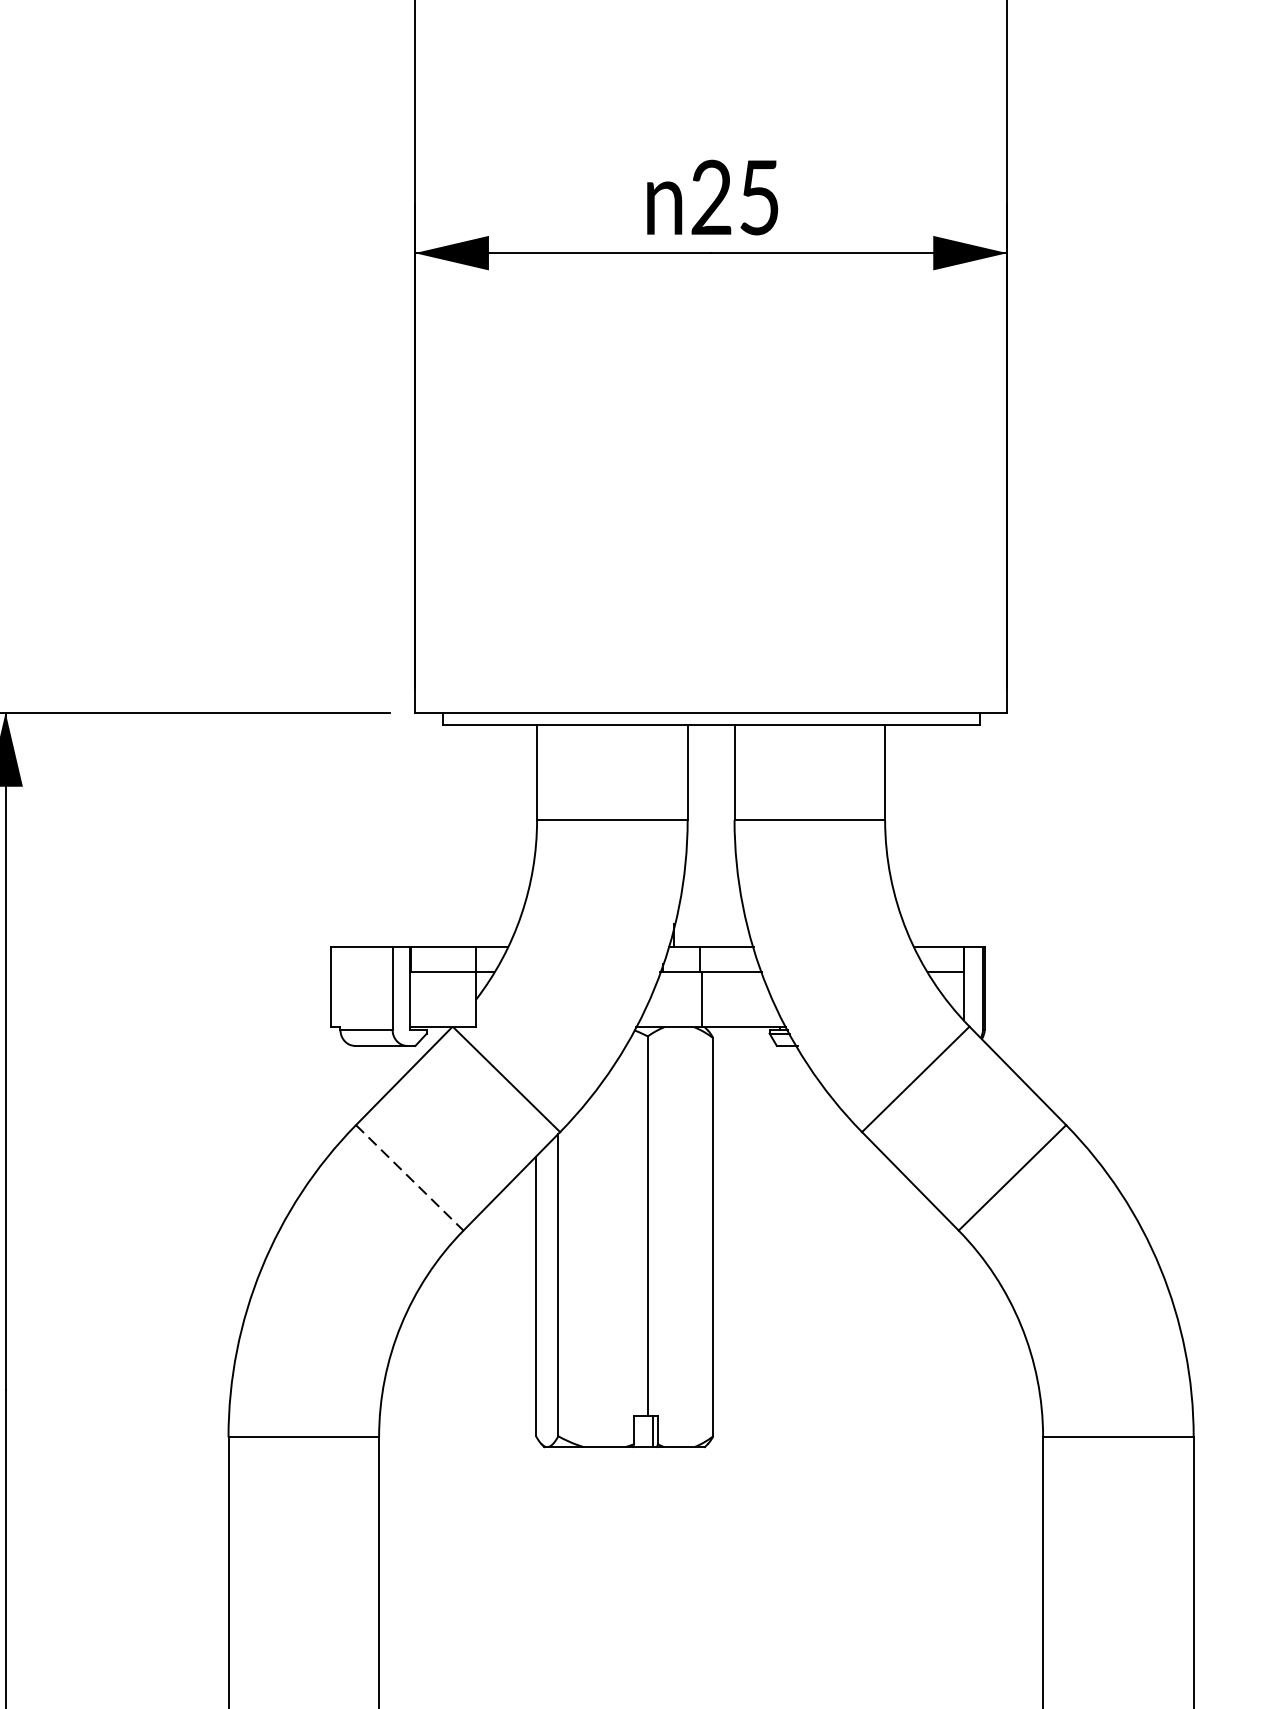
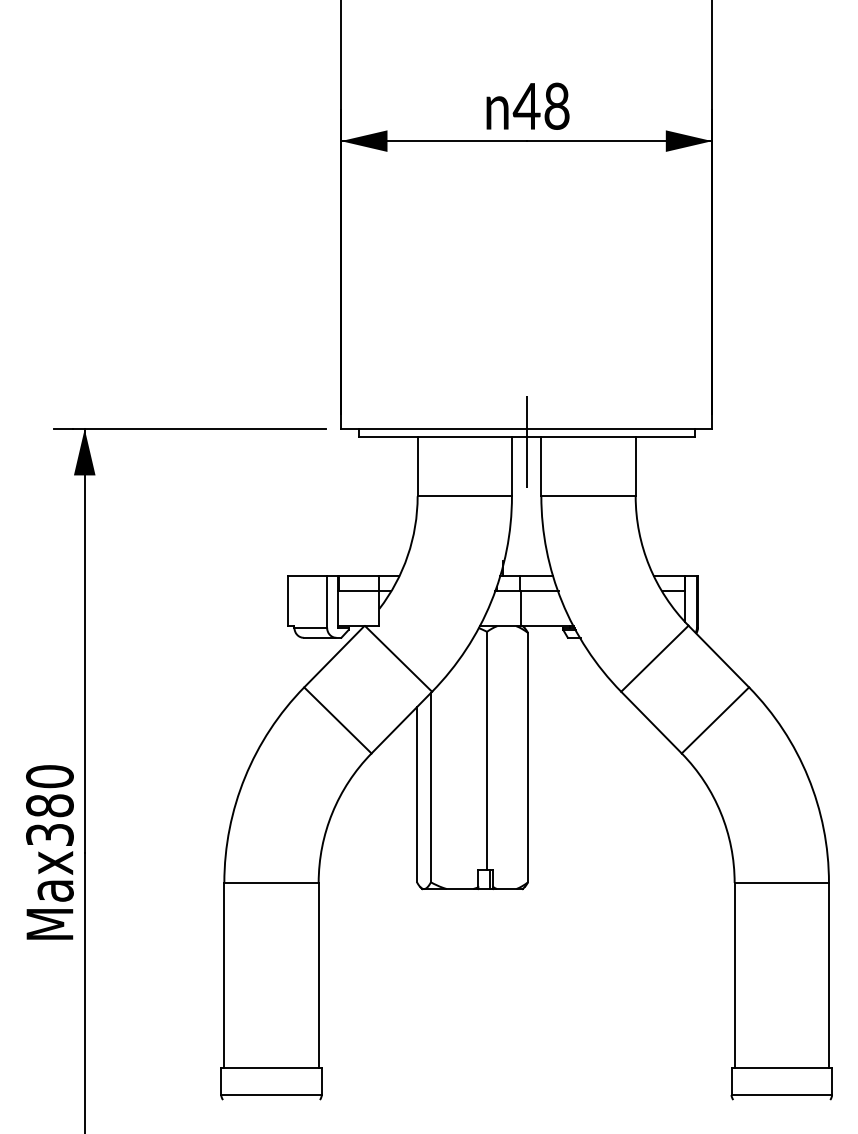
text: (733, 196) -> (540, 105), 25 -> 48
line: (710, 732) -> (526, 441), added
line: (410, 1177) -> (338, 720), dashed -> solid

